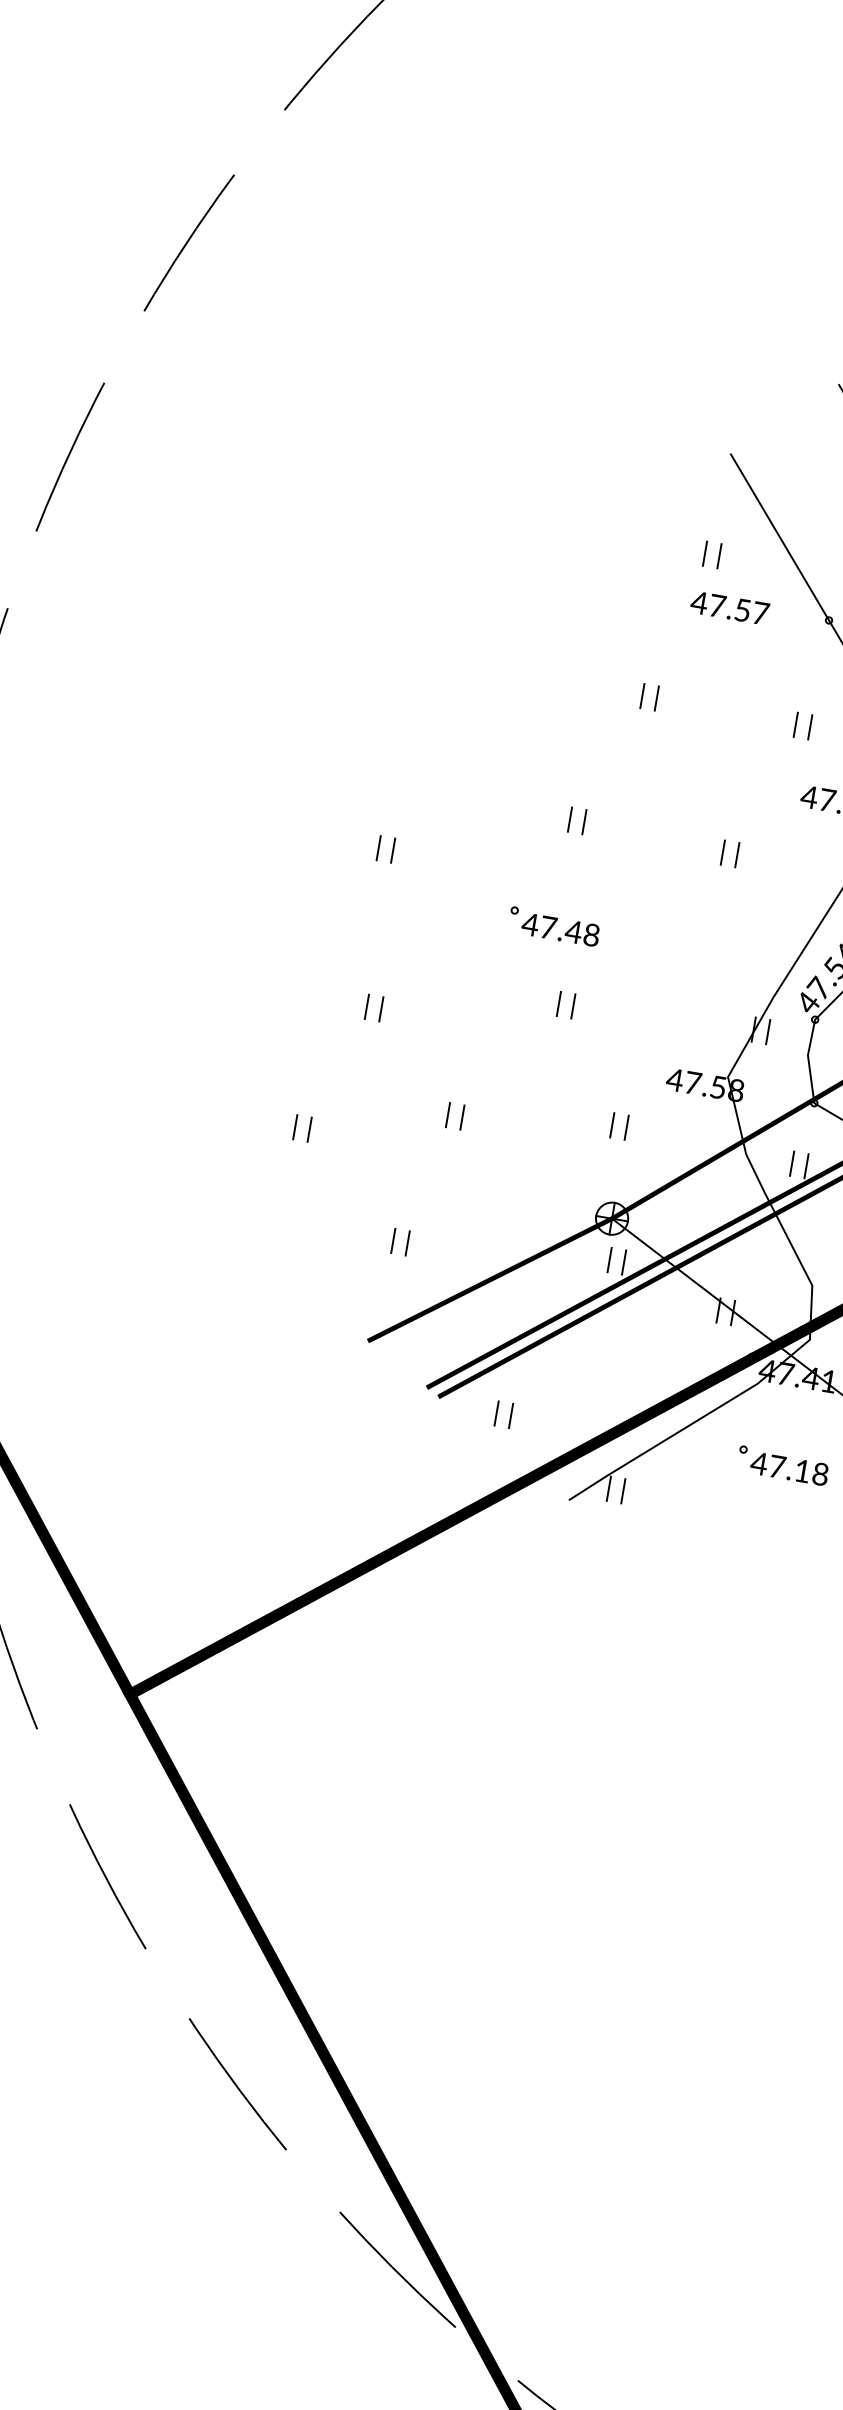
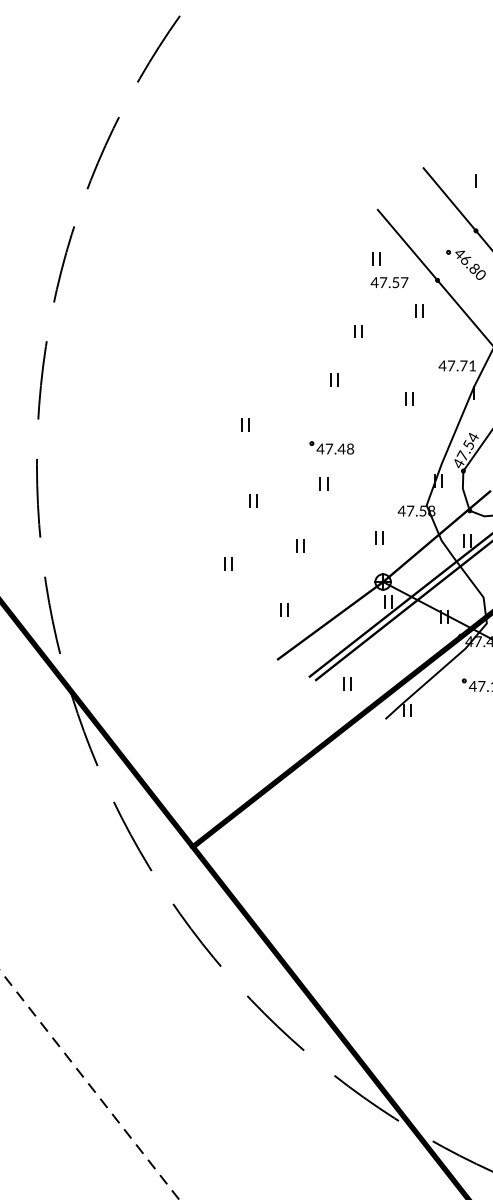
part: (802, 725) -> (419, 310), moved
part: (577, 819) -> (334, 379), moved
part: (565, 1003) -> (323, 483), moved

